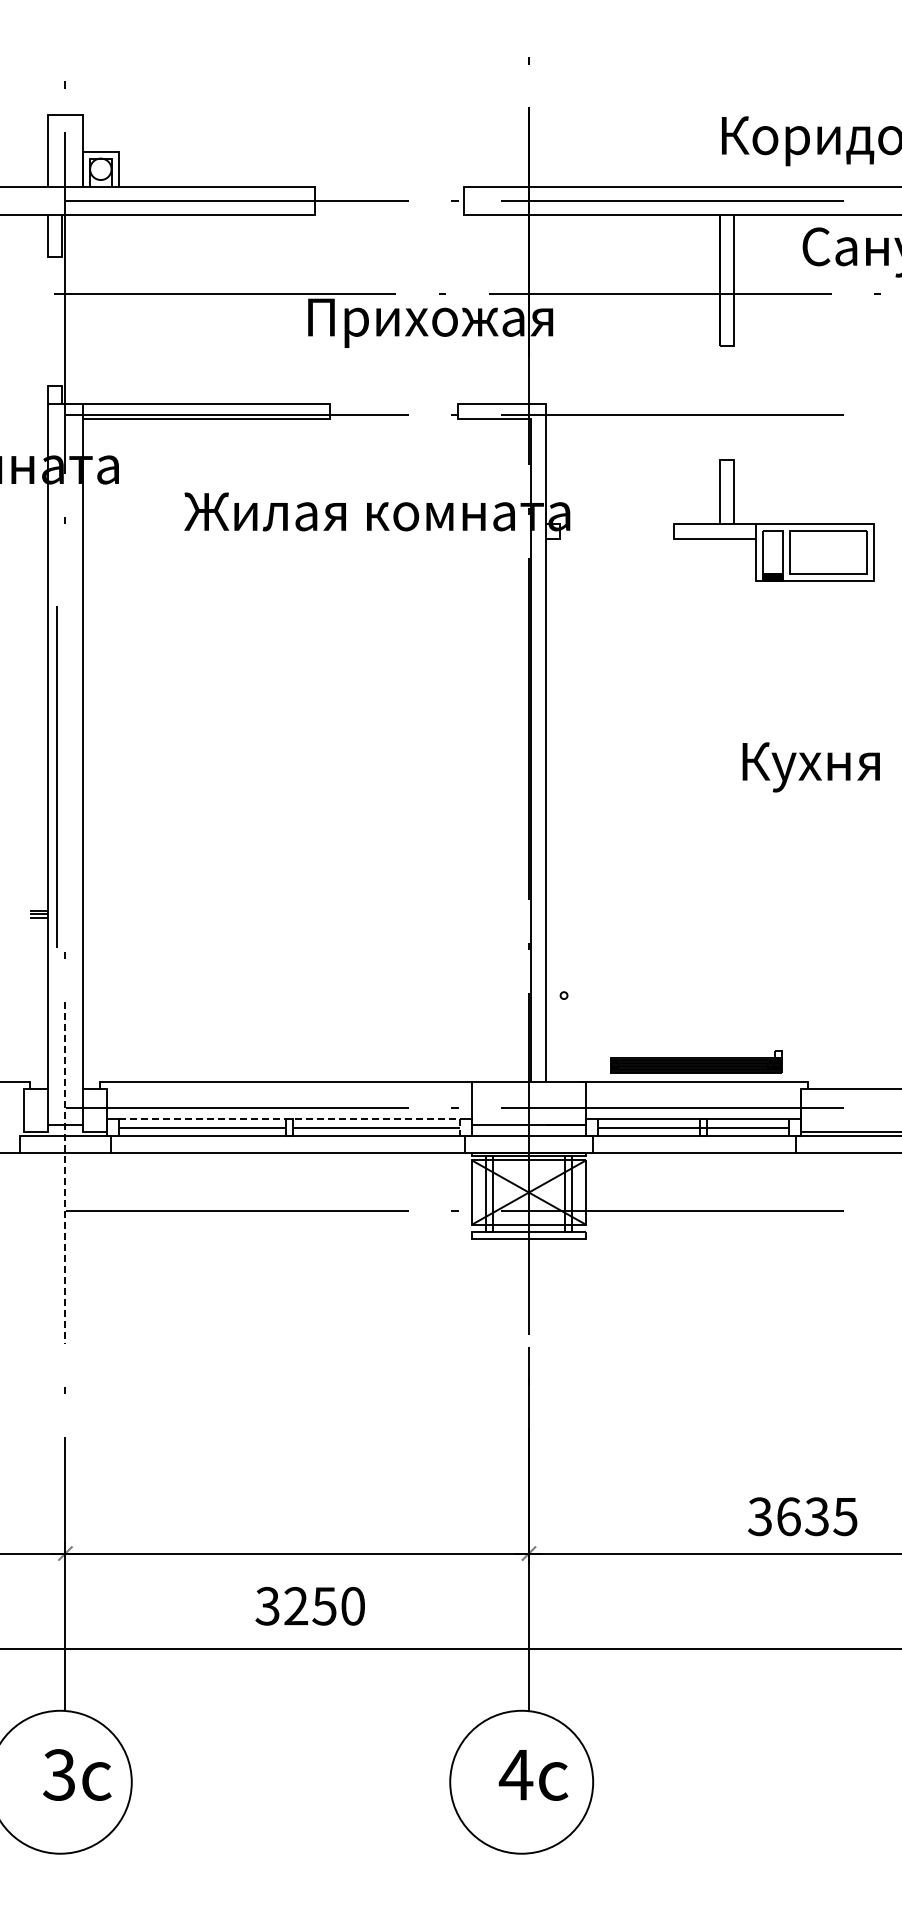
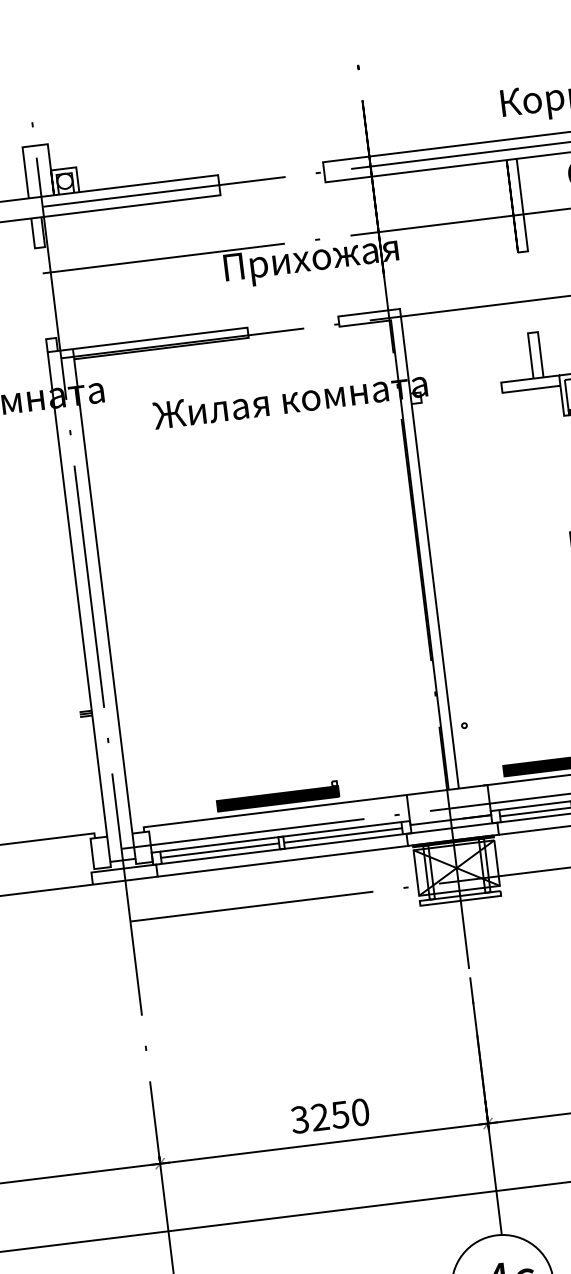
line: (56, 776) -> (88, 586), moved
part: (291, 1061) -> (277, 796), added
line: (298, 1119) -> (287, 836), dashed -> solid
line: (65, 1173) -> (127, 894), dashed -> solid
text: (309, 1606) -> (329, 1116), moved

